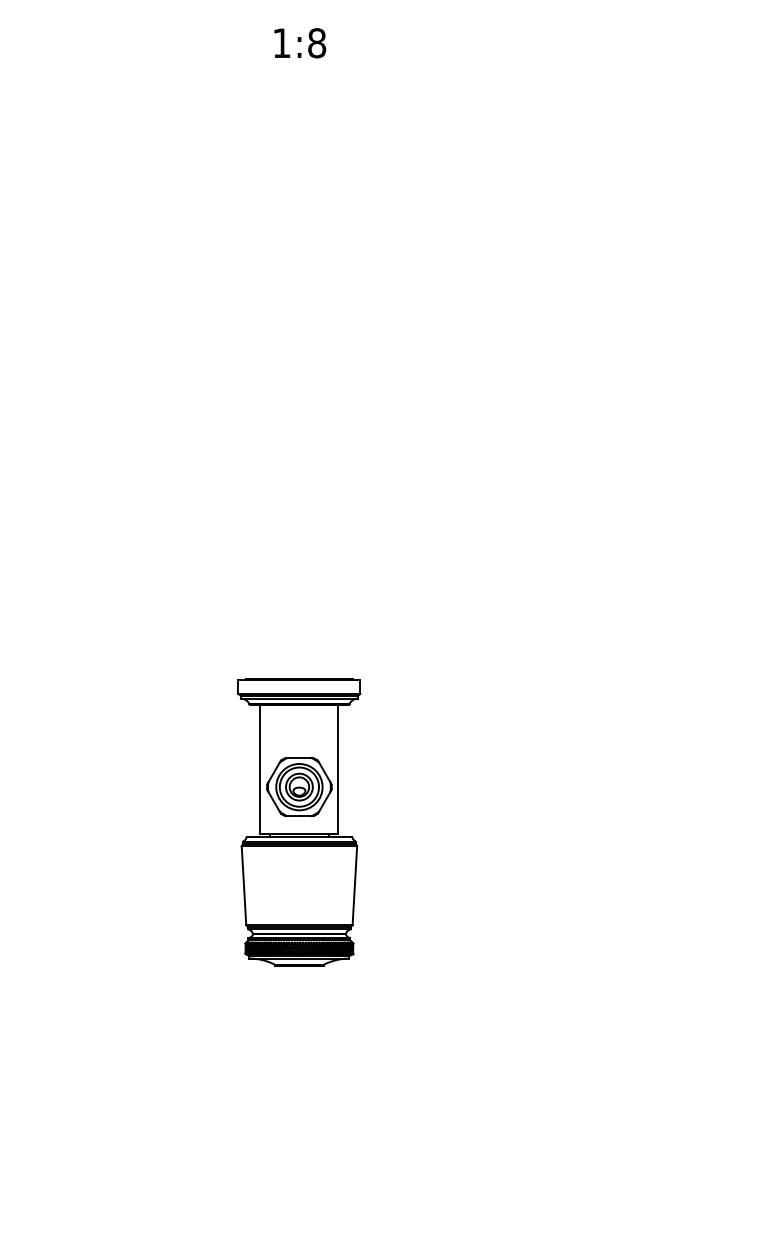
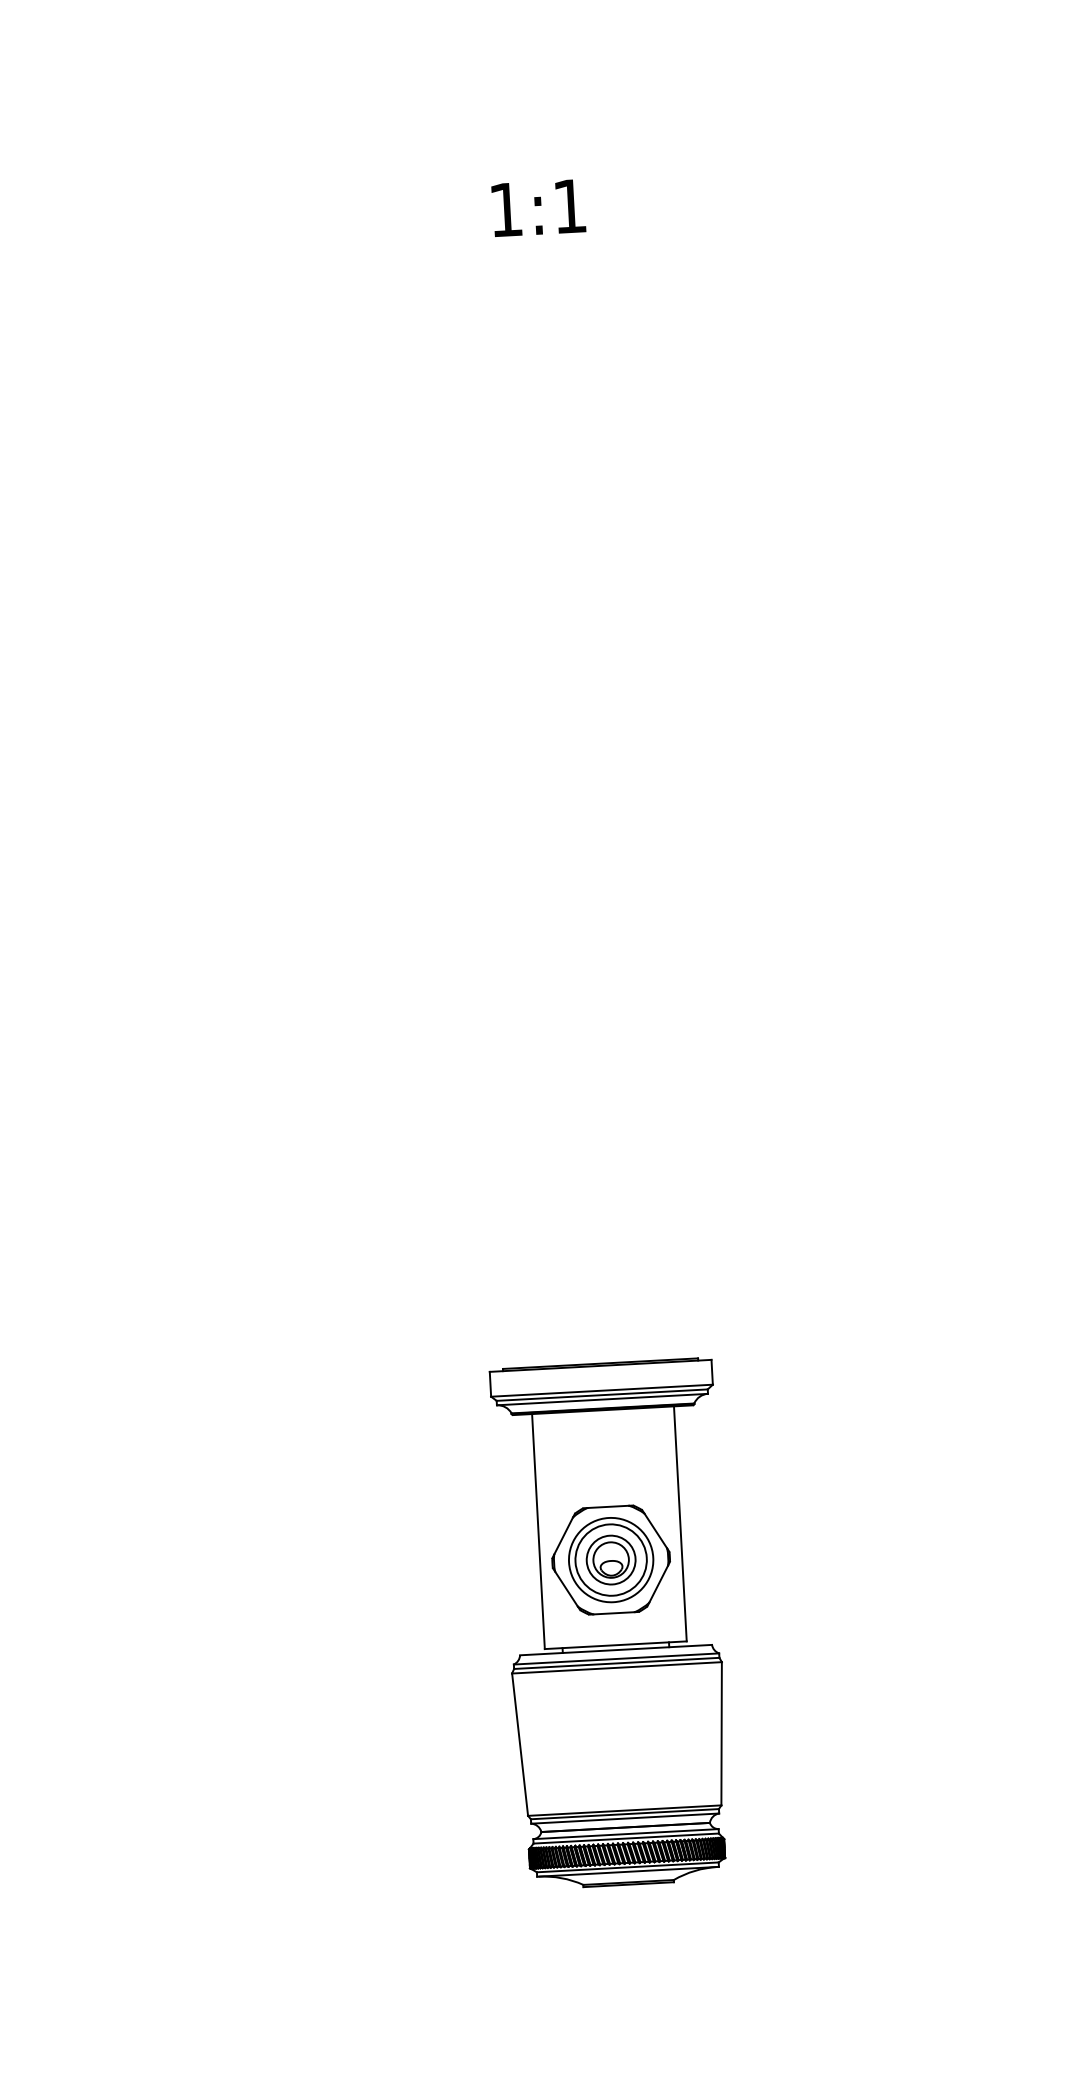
text: (317, 43) -> (570, 206), 1:8 -> 1:1

